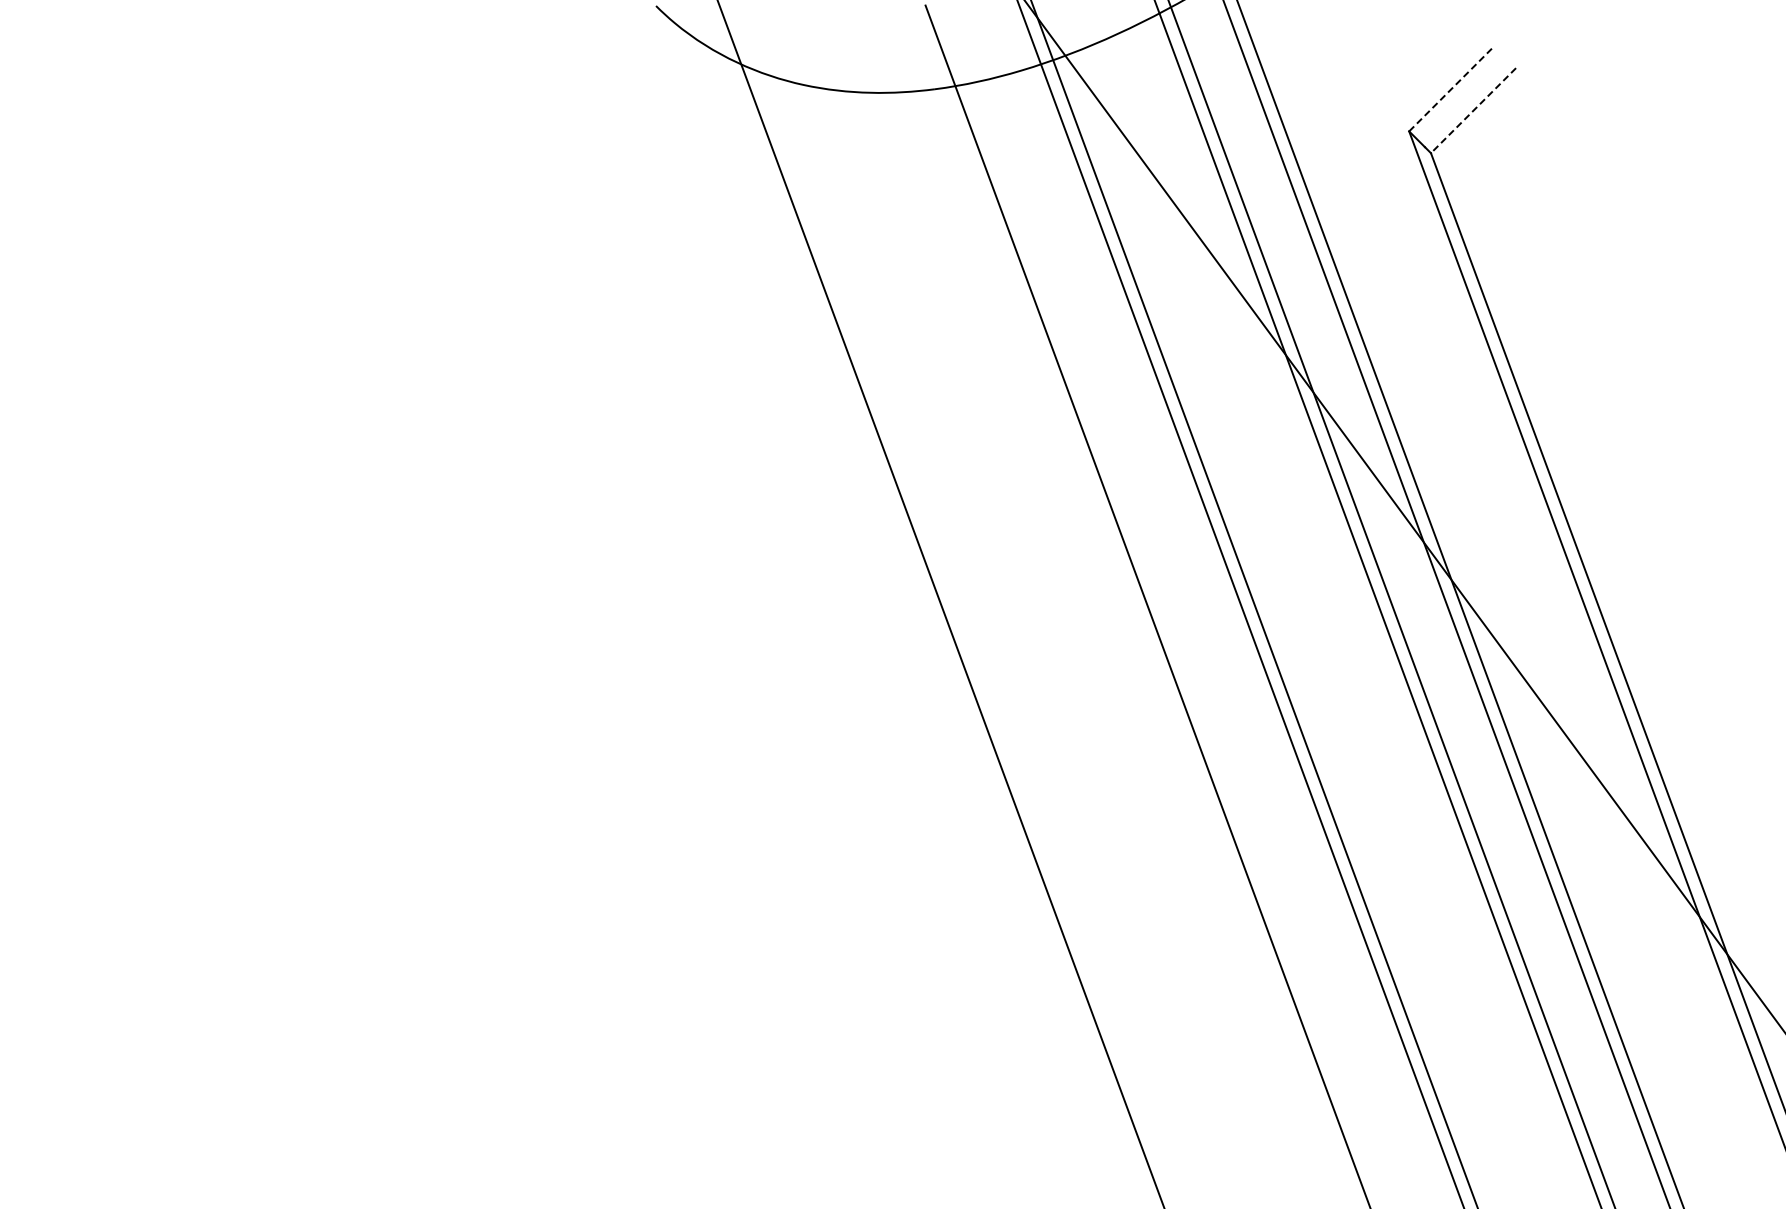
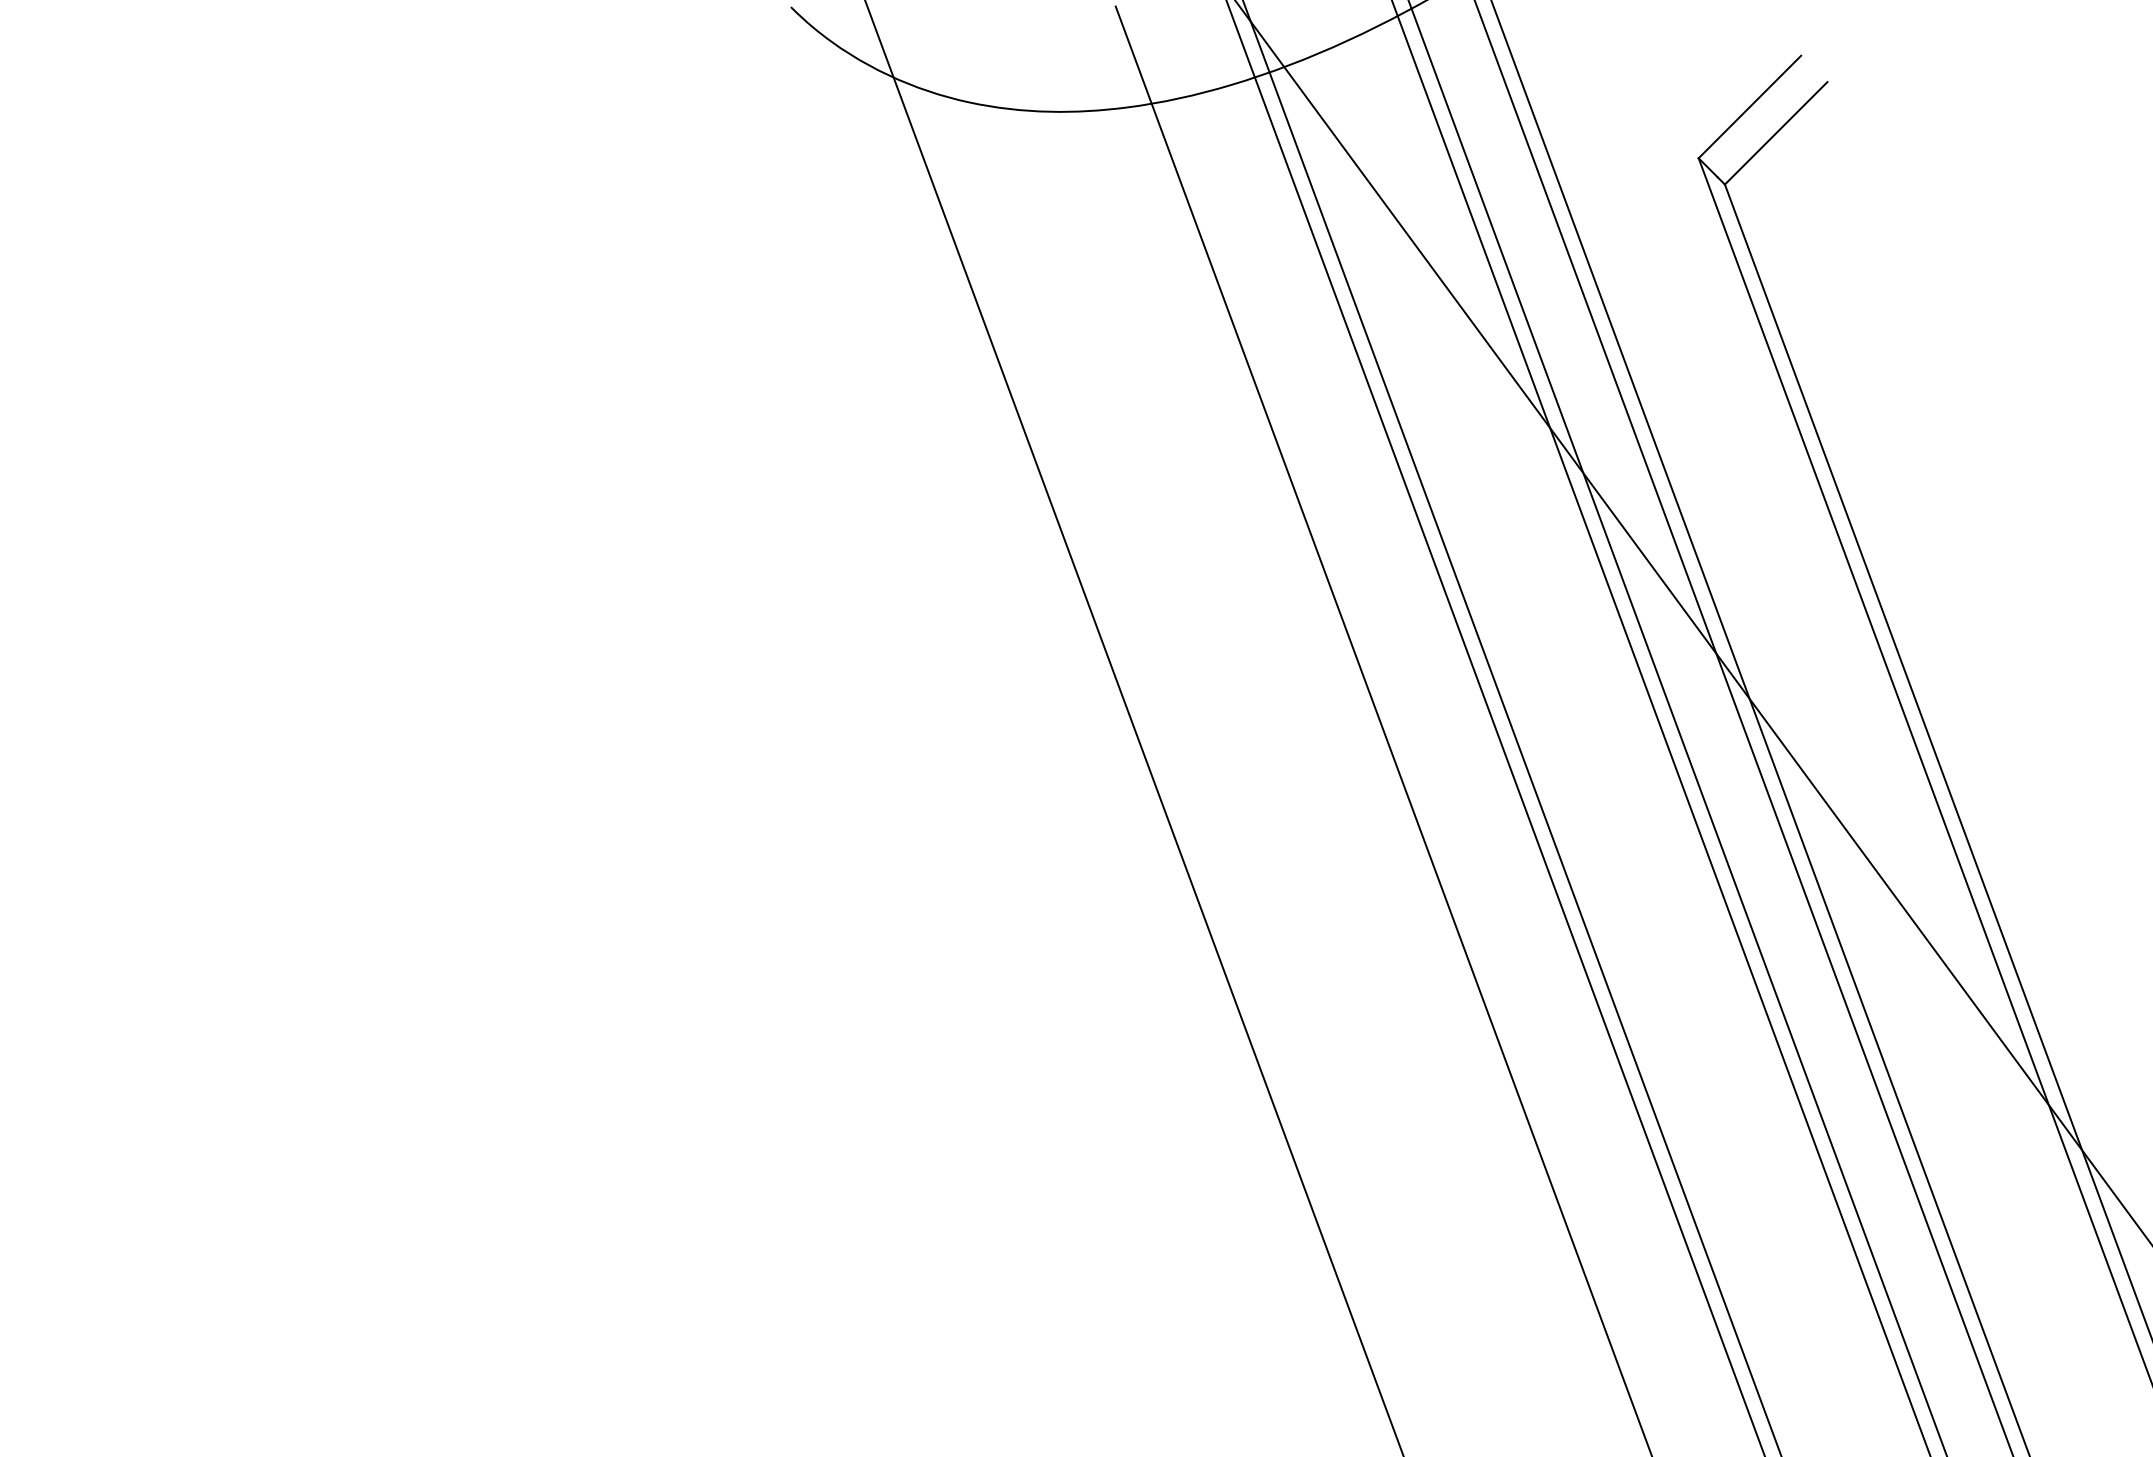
line: (1452, 88) -> (1750, 106), dashed -> solid
line: (1473, 111) -> (1776, 134), dashed -> solid

